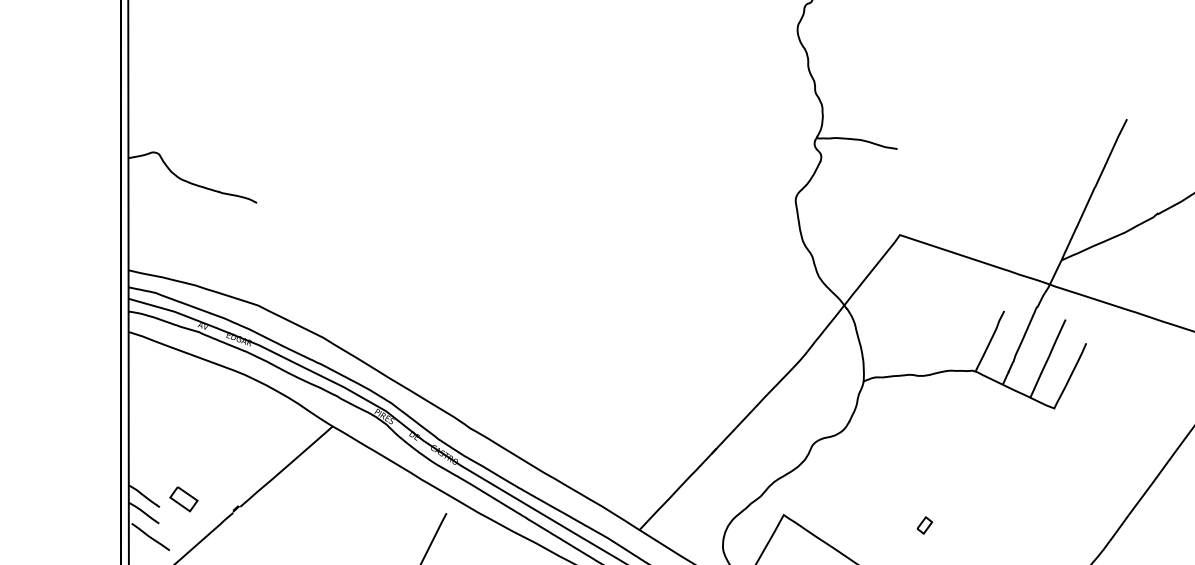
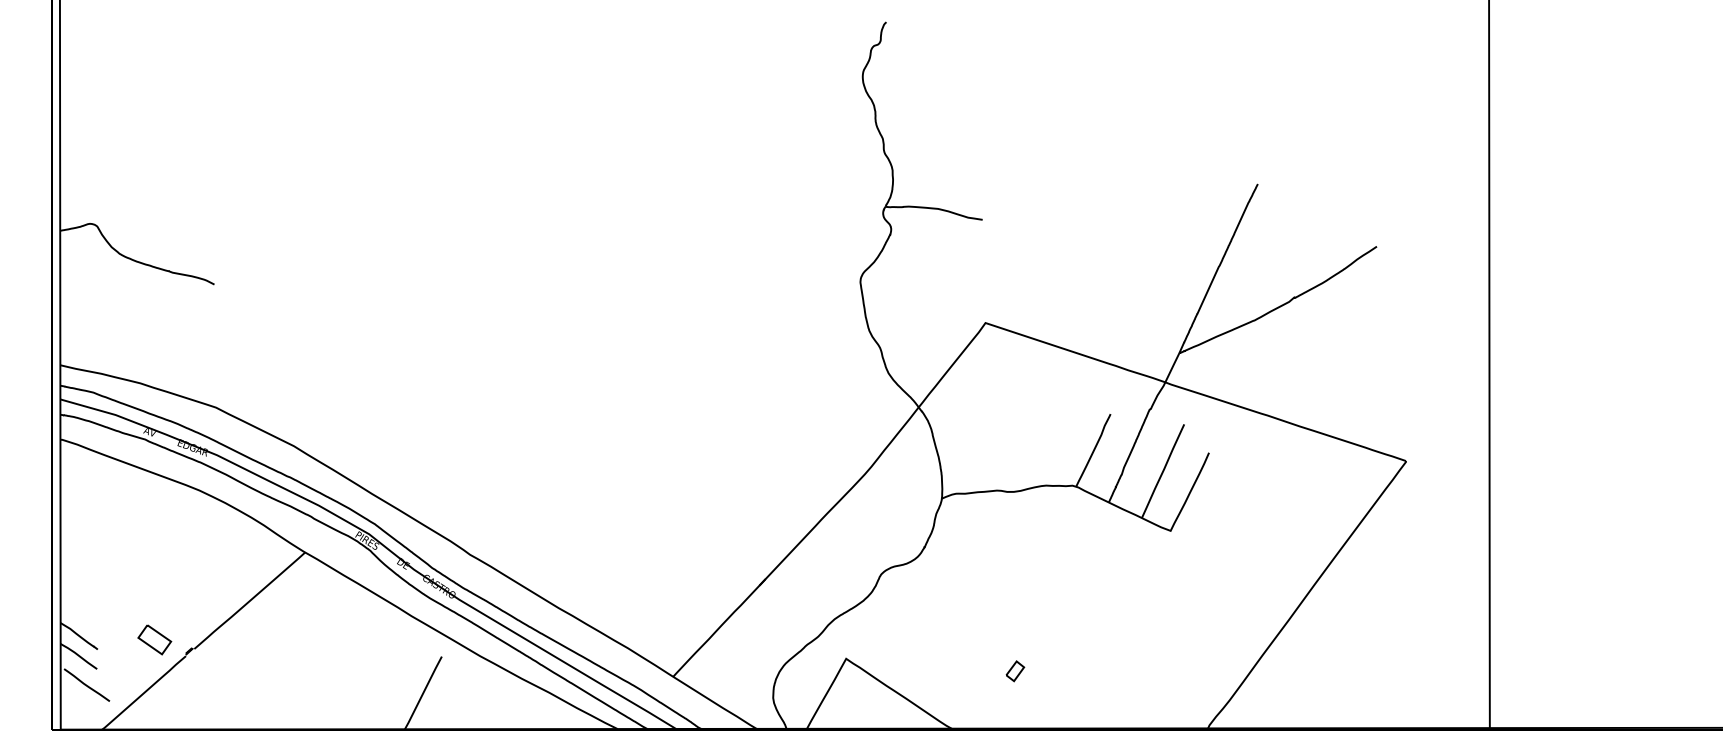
part: (183, 498) -> (154, 639), moved

